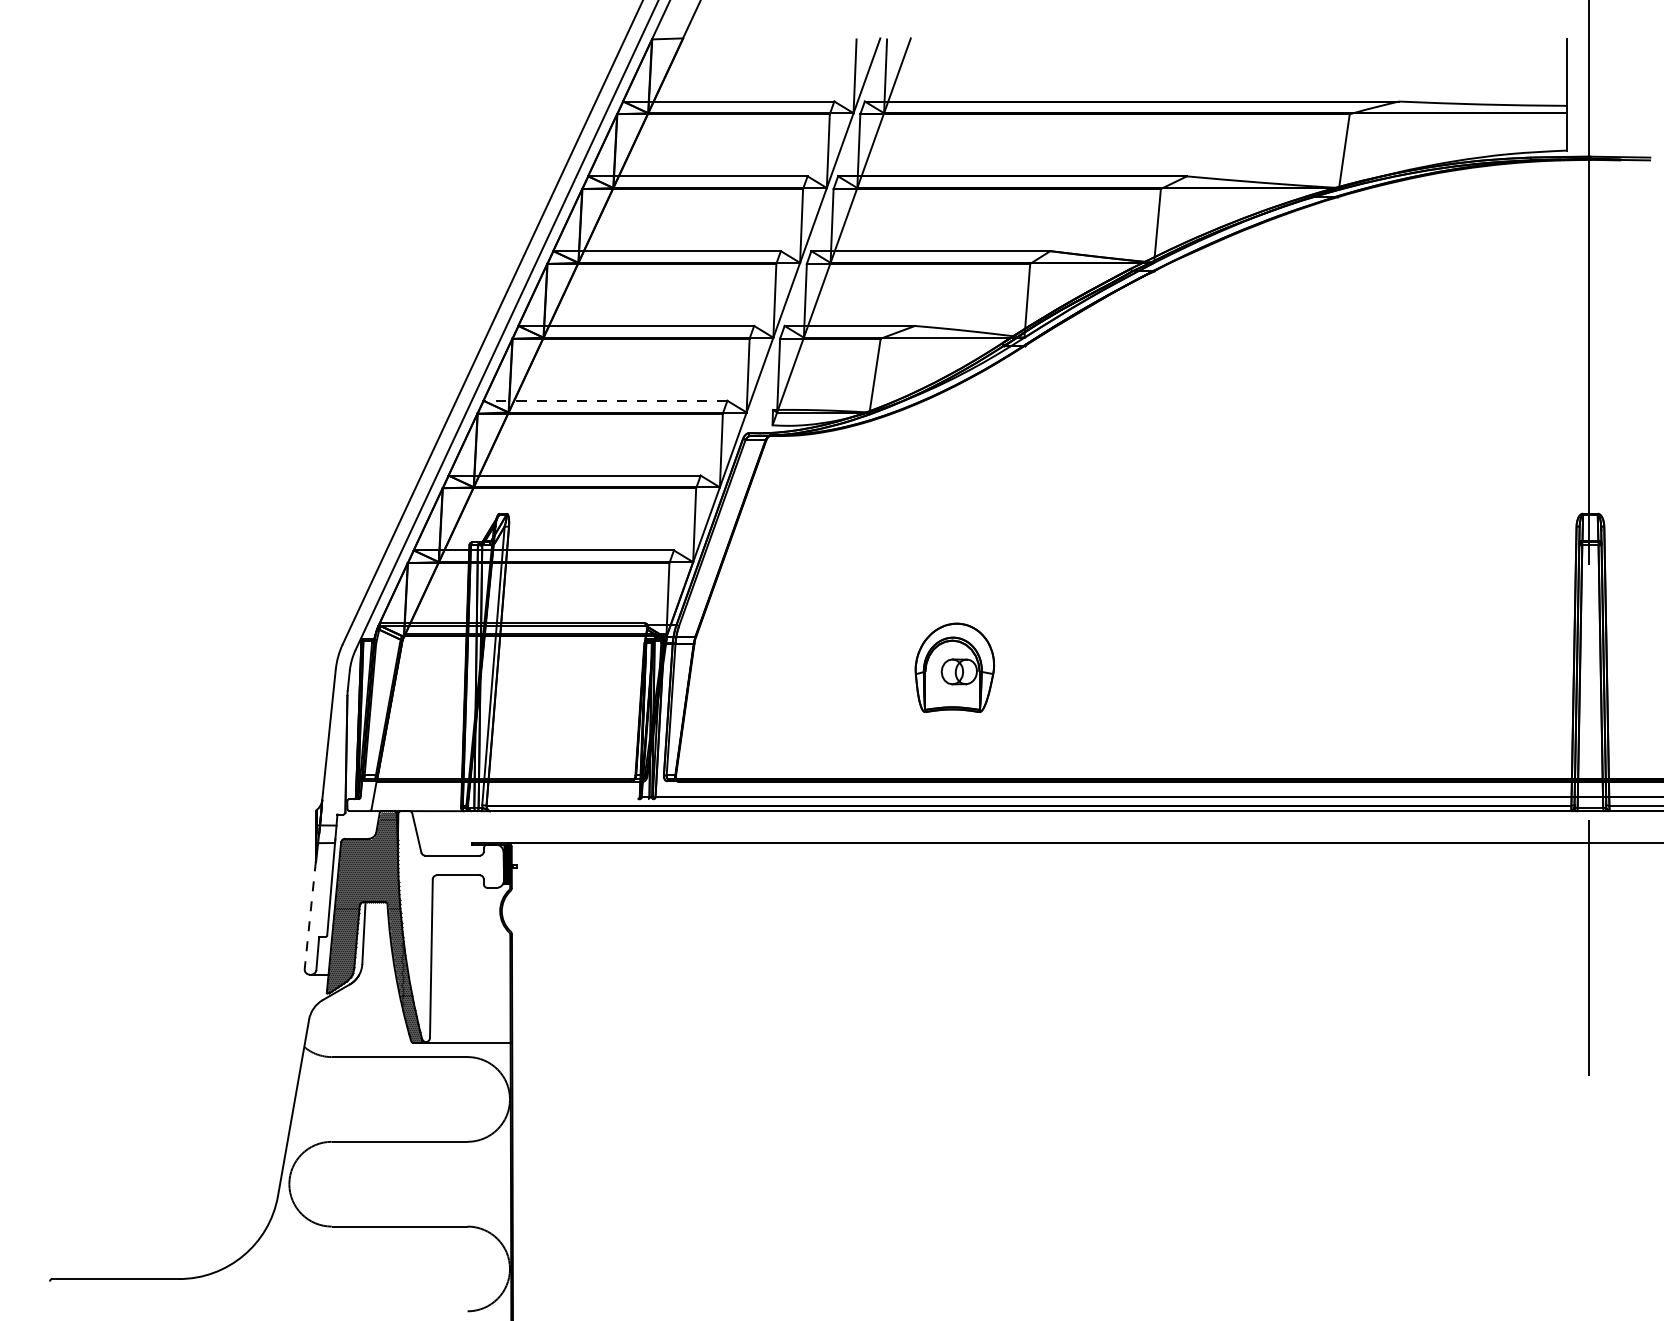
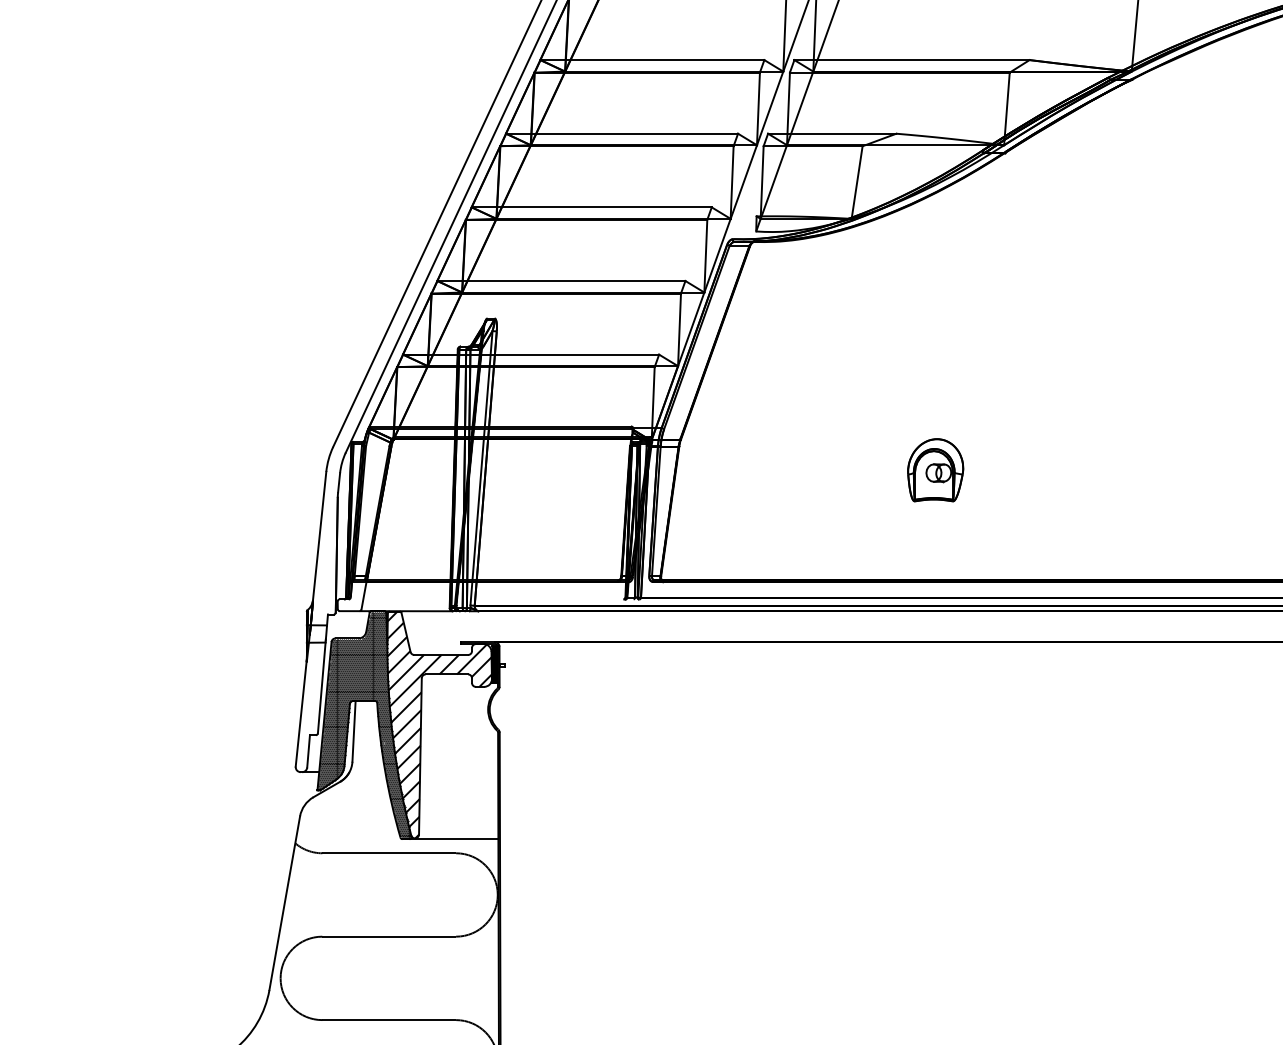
line: (605, 400) -> (591, 207), dashed -> solid
part: (954, 667) -> (935, 469), size x0.71
line: (310, 915) -> (301, 713), dashed -> solid
hatch: (450, 926) -> (439, 724), added

